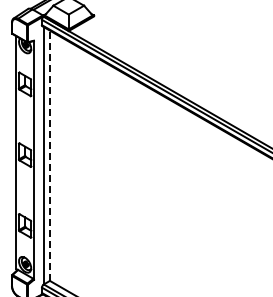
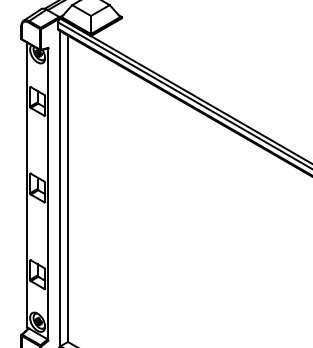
line: (49, 155) -> (67, 188), dashed -> solid

